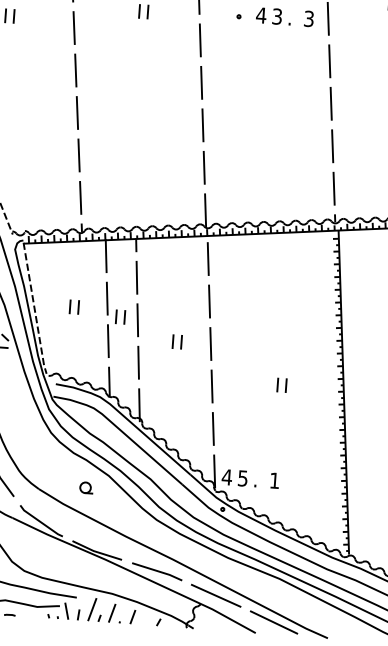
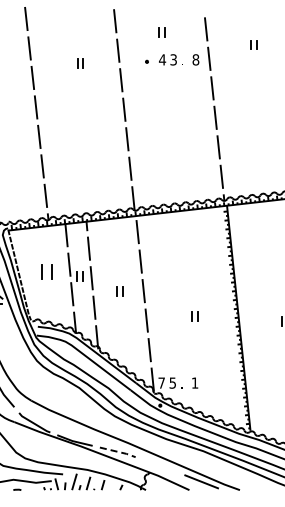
text: (308, 18) -> (195, 59), 3 -> 8
part: (73, 307) -> (46, 272), size x1.6
text: (226, 476) -> (161, 382), 4 -> 7
part: (86, 486) -> (64, 396), removed
line: (159, 572) -> (119, 452), solid -> dashed
line: (215, 594) -> (159, 465), removed

